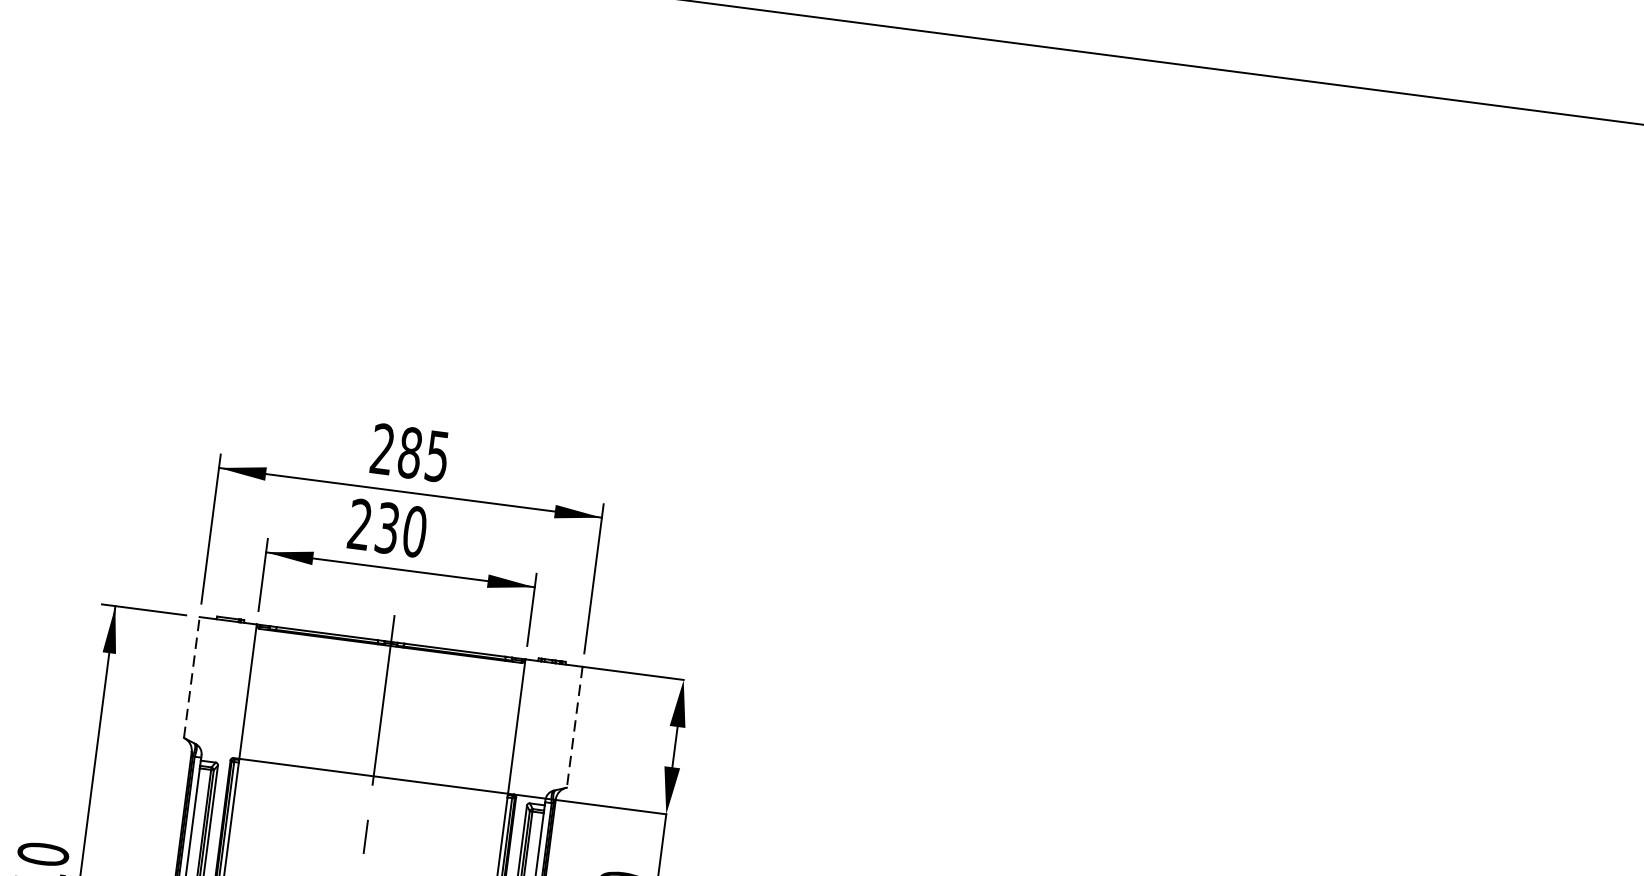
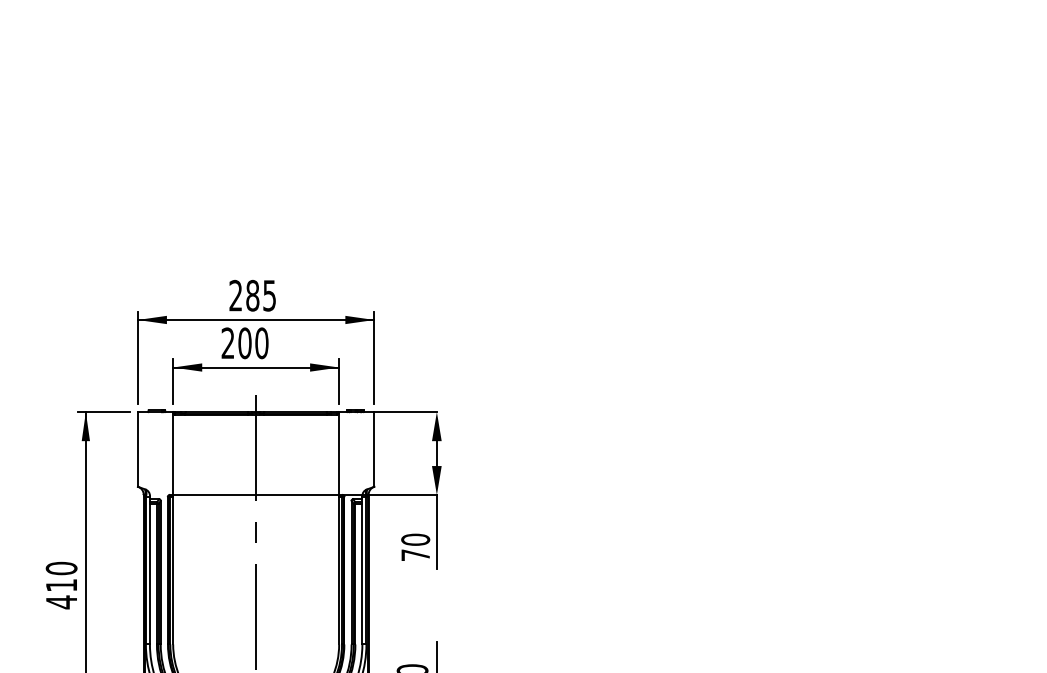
text: (386, 528) -> (244, 343), 230 -> 200
line: (191, 675) -> (137, 448), dashed -> solid
line: (574, 727) -> (374, 449), dashed -> solid

